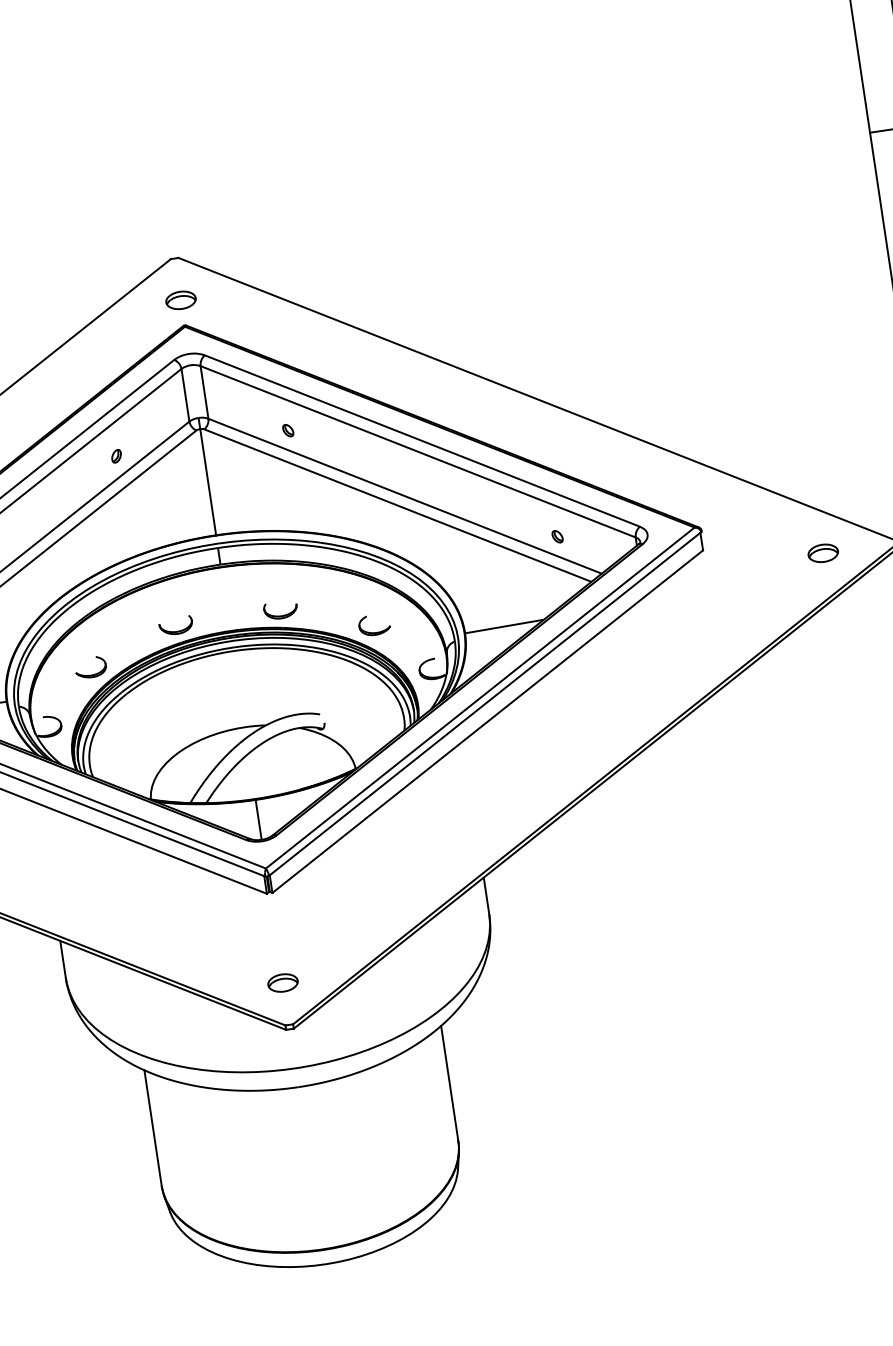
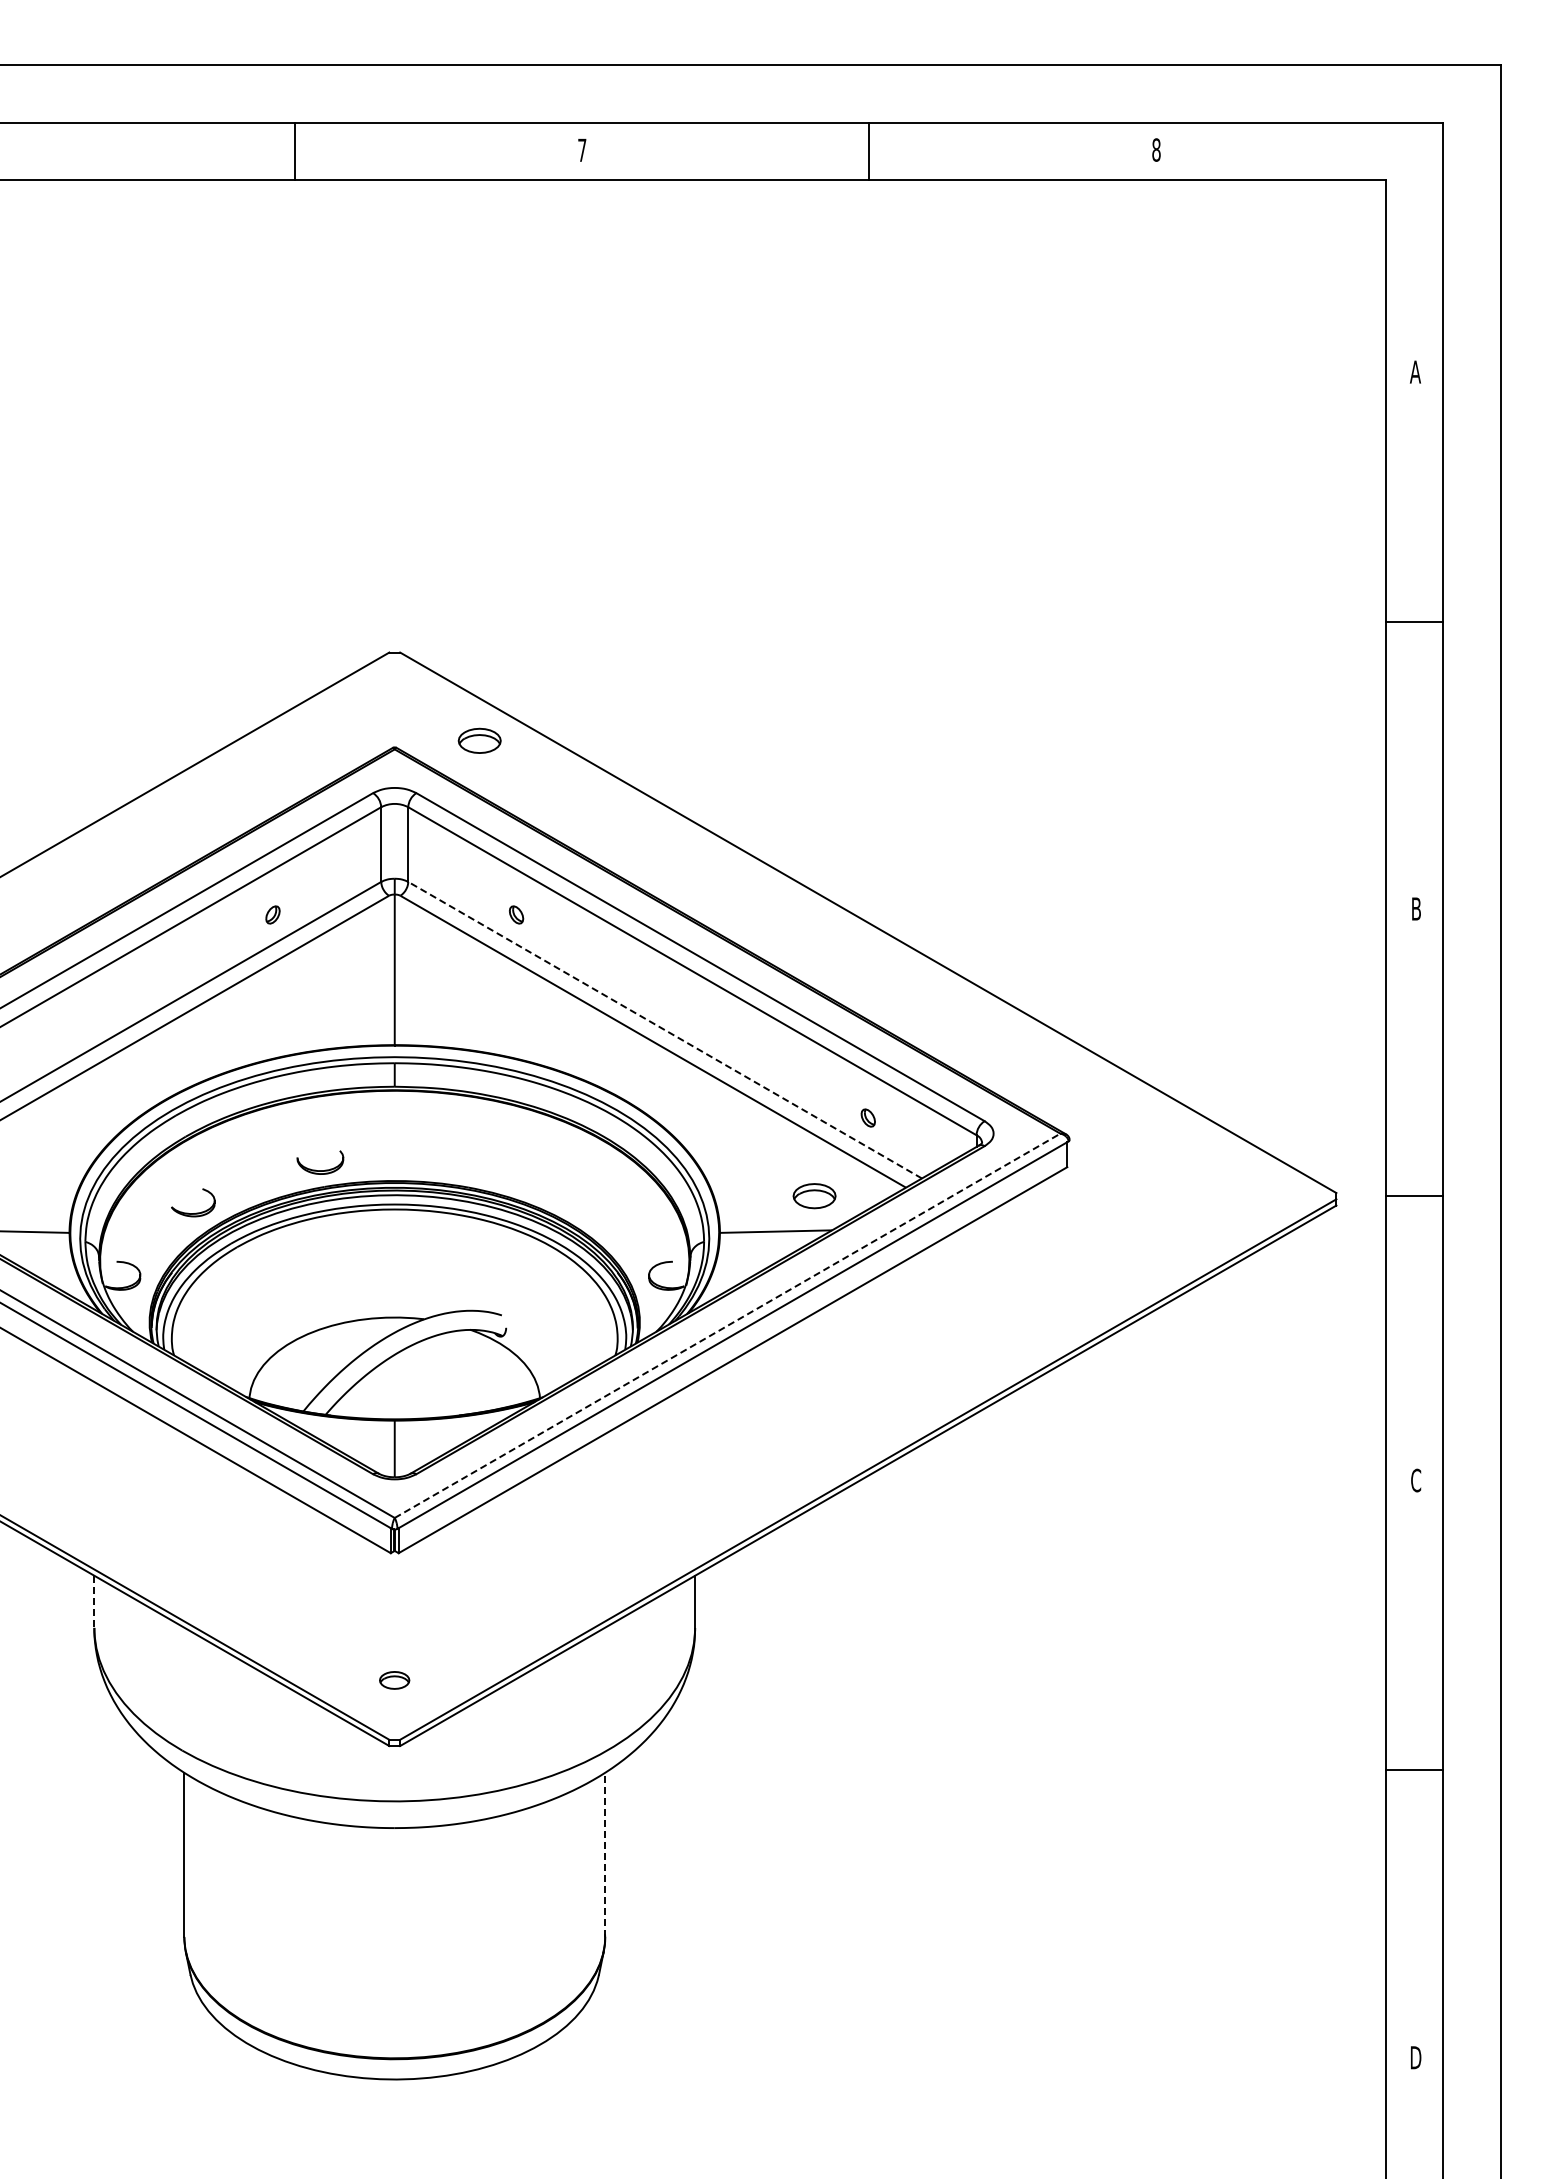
part: (180, 300) -> (479, 740), moved
line: (405, 496) -> (665, 1030), solid -> dashed
part: (823, 553) -> (814, 1196), moved
part: (281, 615) -> (468, 1170), removed
part: (373, 632) -> (593, 1212), removed
line: (480, 697) -> (728, 1325), solid -> dashed
line: (63, 959) -> (94, 1602), solid -> dashed
part: (282, 983) -> (394, 1680), size x0.7
line: (449, 1083) -> (605, 1854), solid -> dashed

